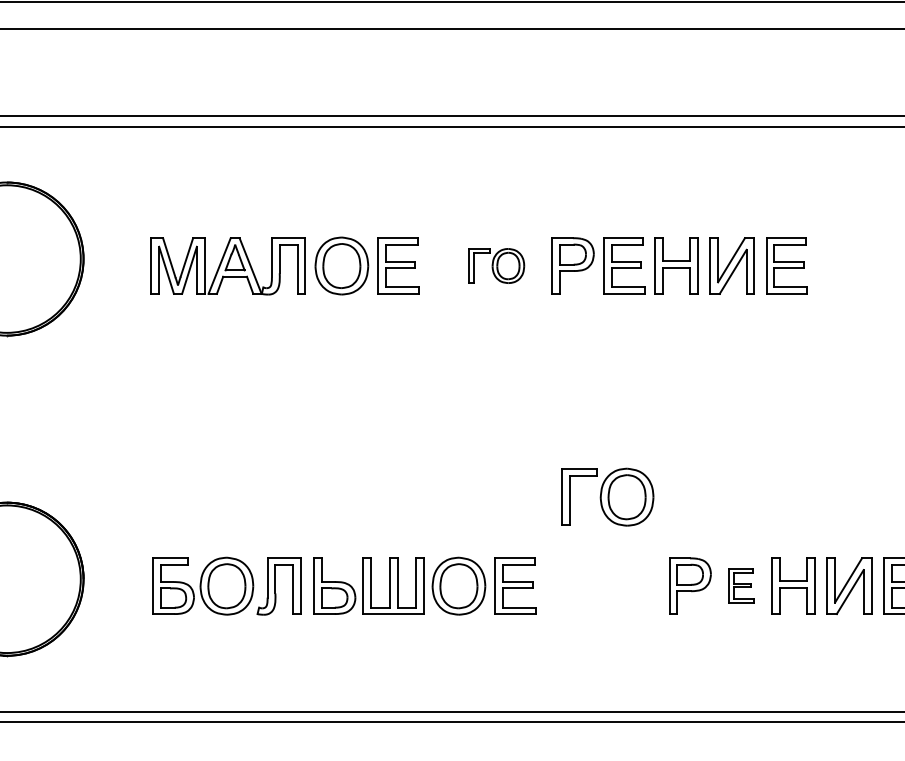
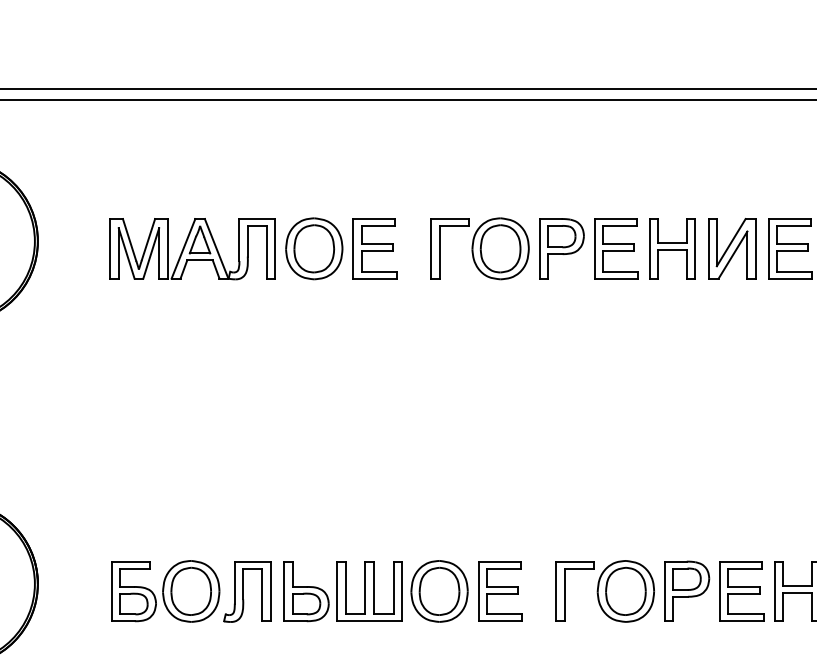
part: (496, 265) -> (479, 248), size x1.67
part: (607, 496) -> (604, 590), moved
part: (741, 585) -> (741, 590), size x1.67

